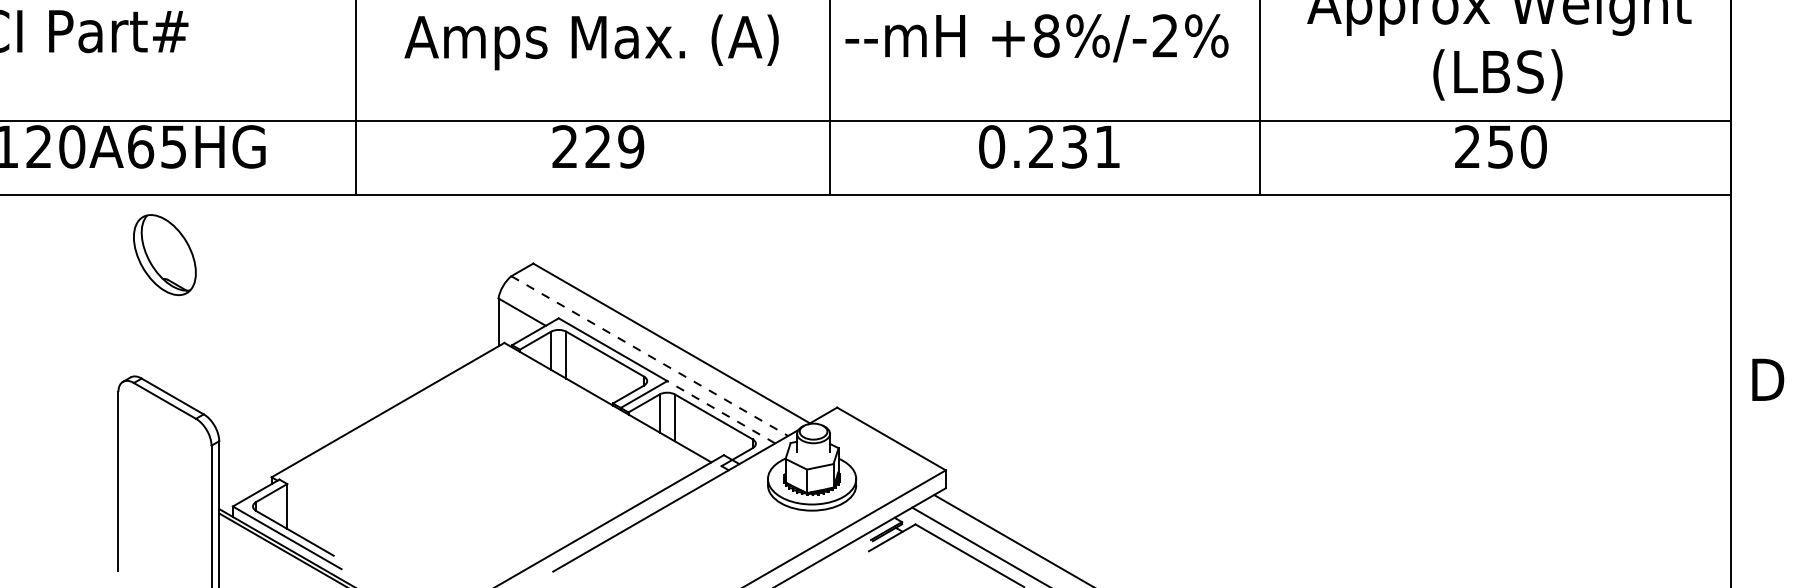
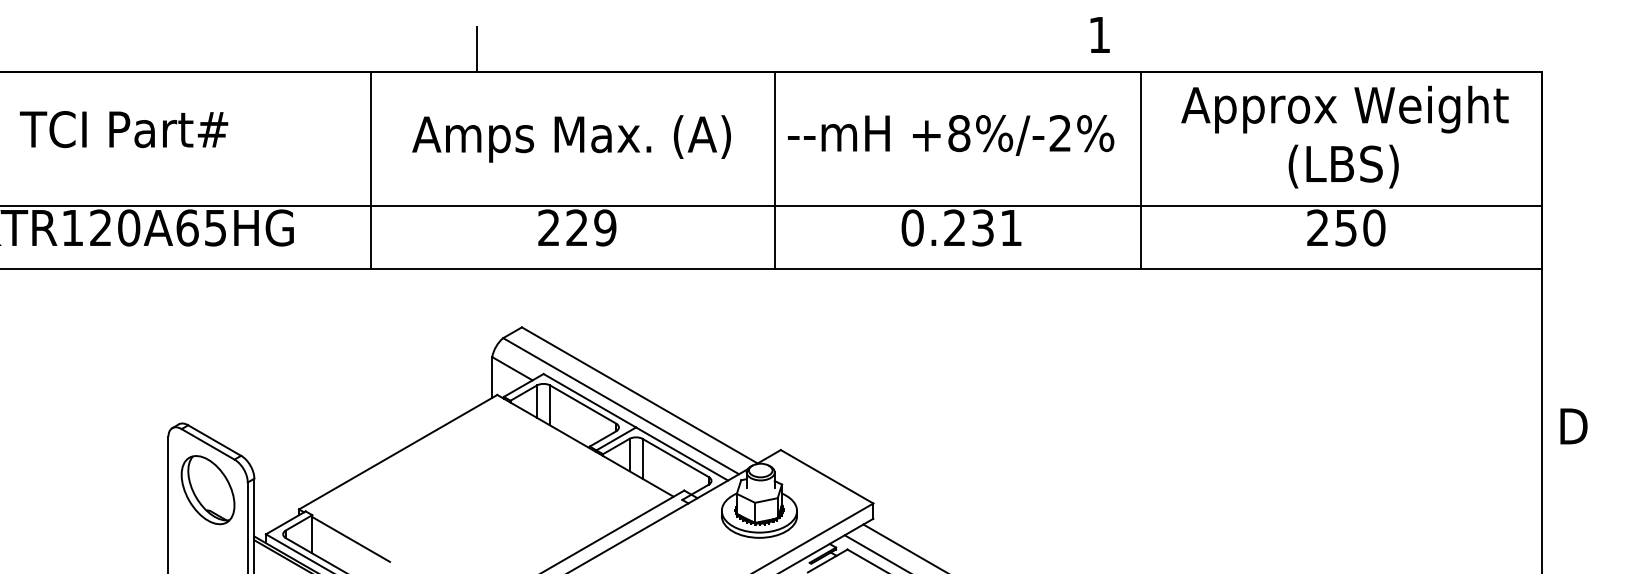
part: (164, 255) -> (207, 490), moved
line: (650, 356) -> (621, 406), dashed -> solid
line: (720, 411) -> (681, 453), dashed -> solid
line: (332, 512) -> (350, 539), added

